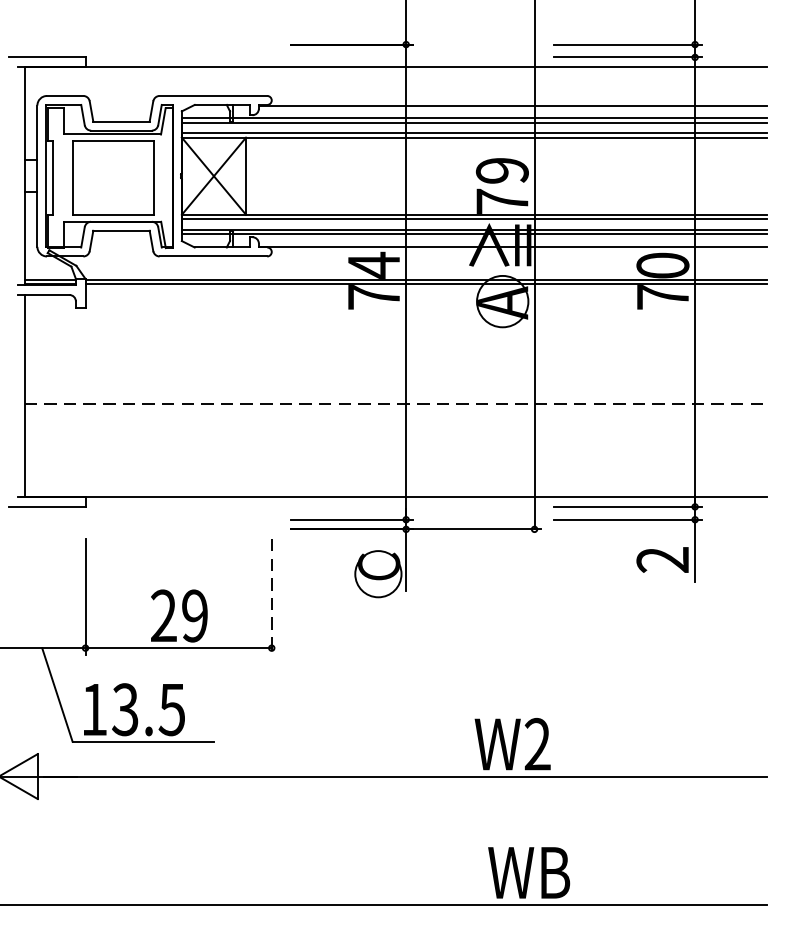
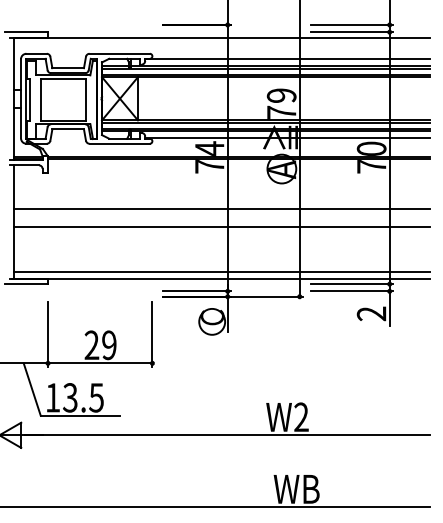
line: (395, 371) -> (221, 208), added
line: (396, 404) -> (222, 226), dashed -> solid
line: (395, 486) -> (221, 272), added
line: (271, 598) -> (152, 335), dashed -> solid

